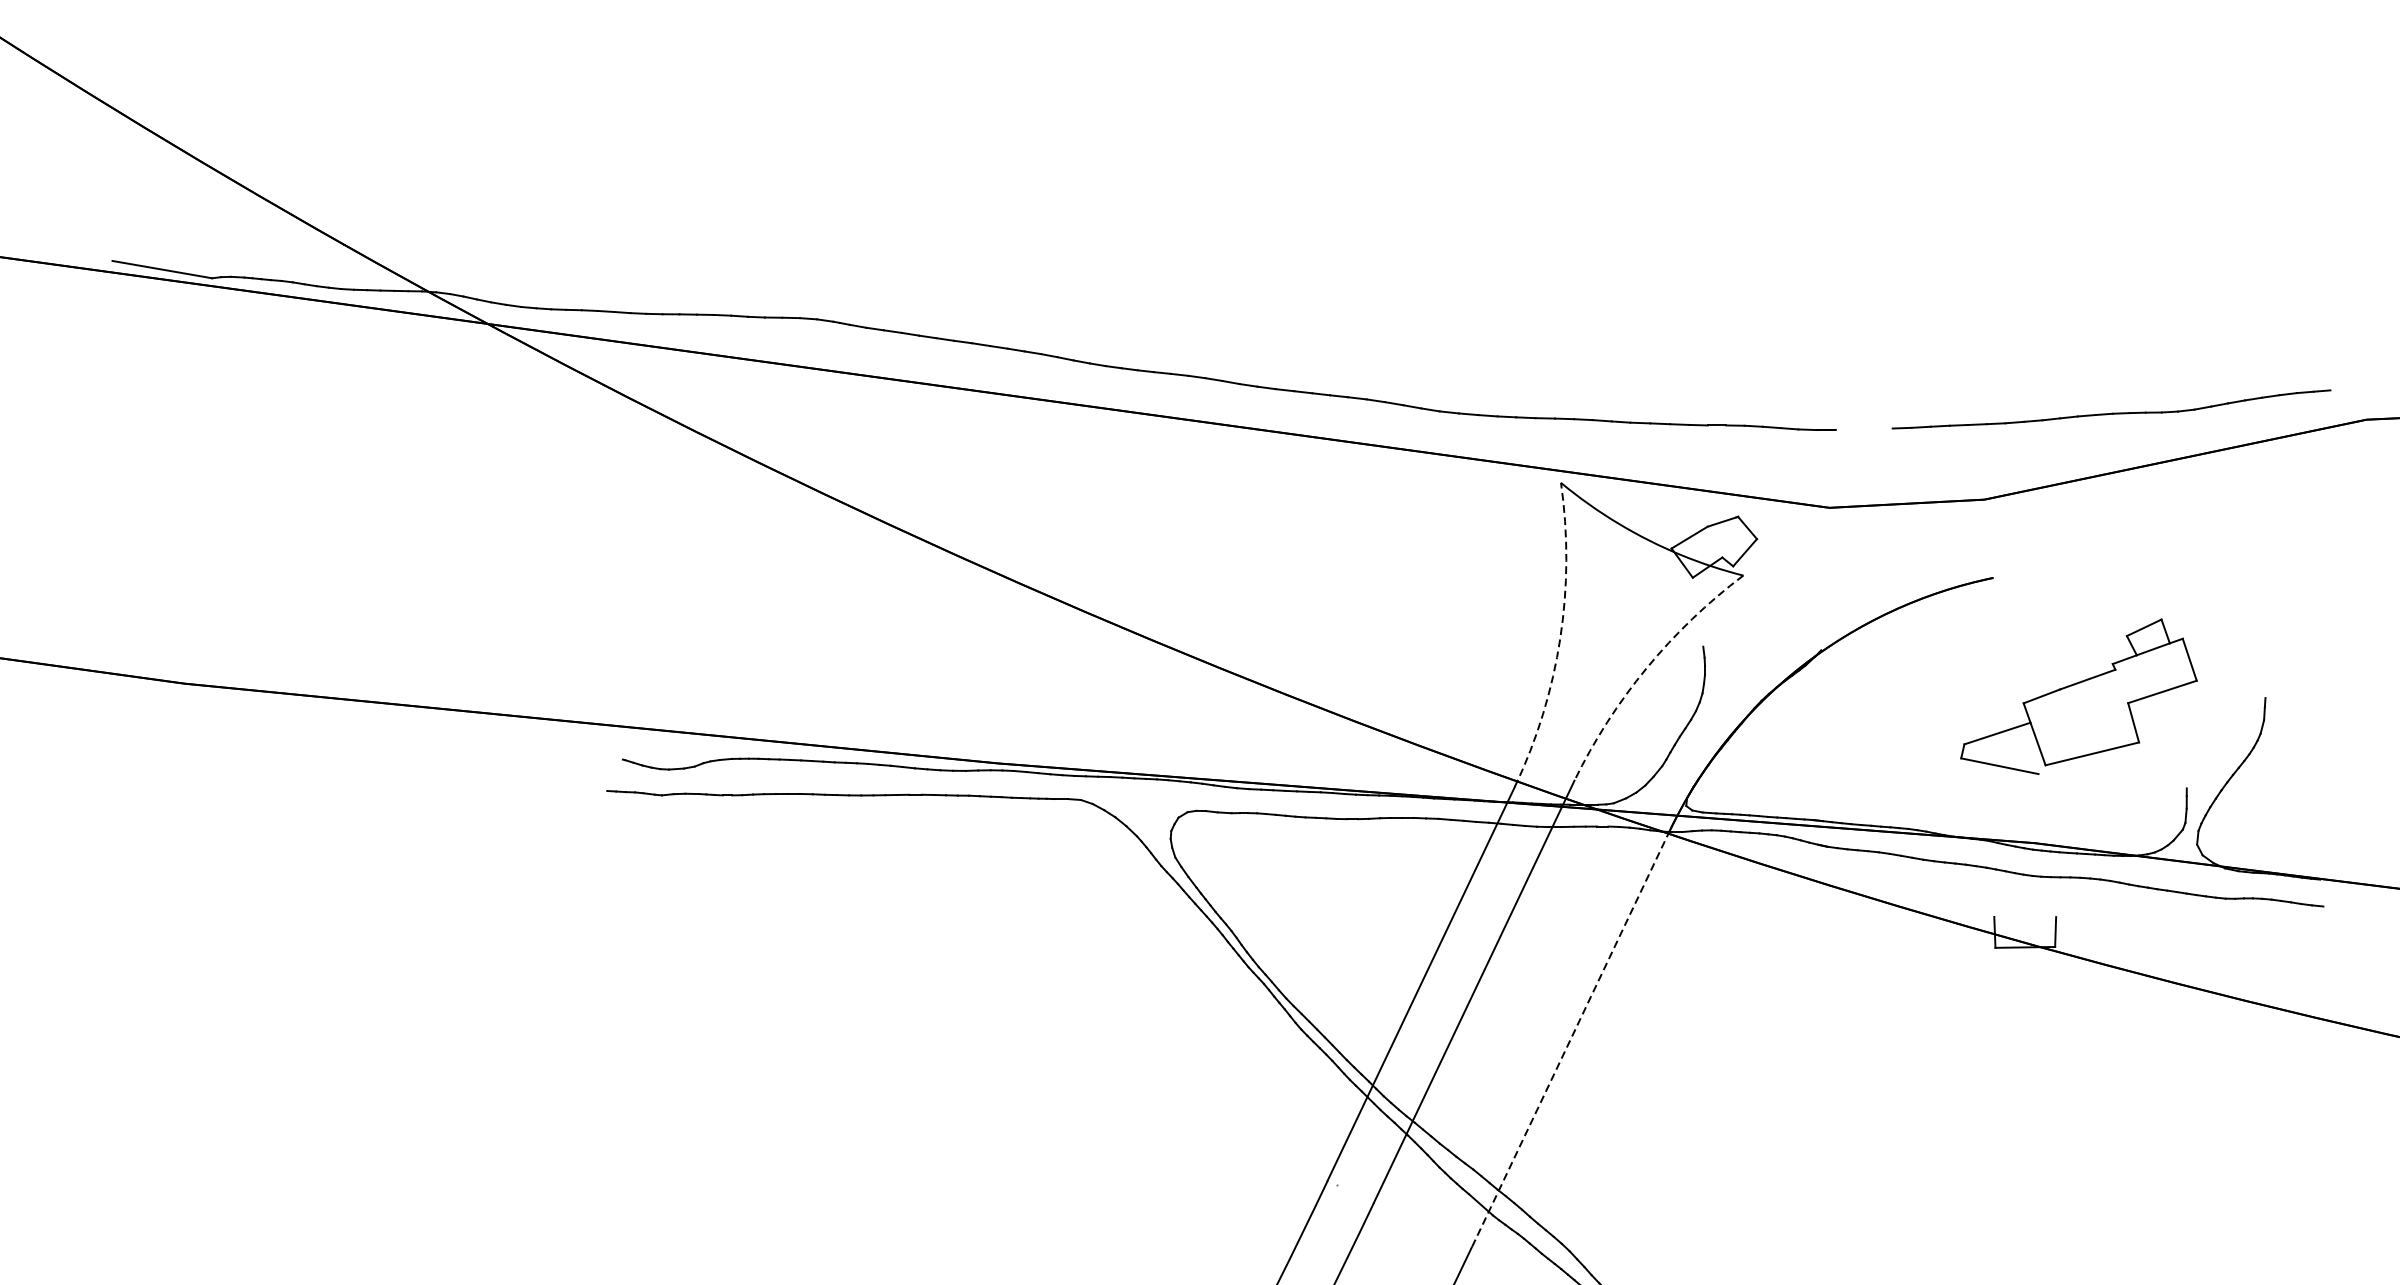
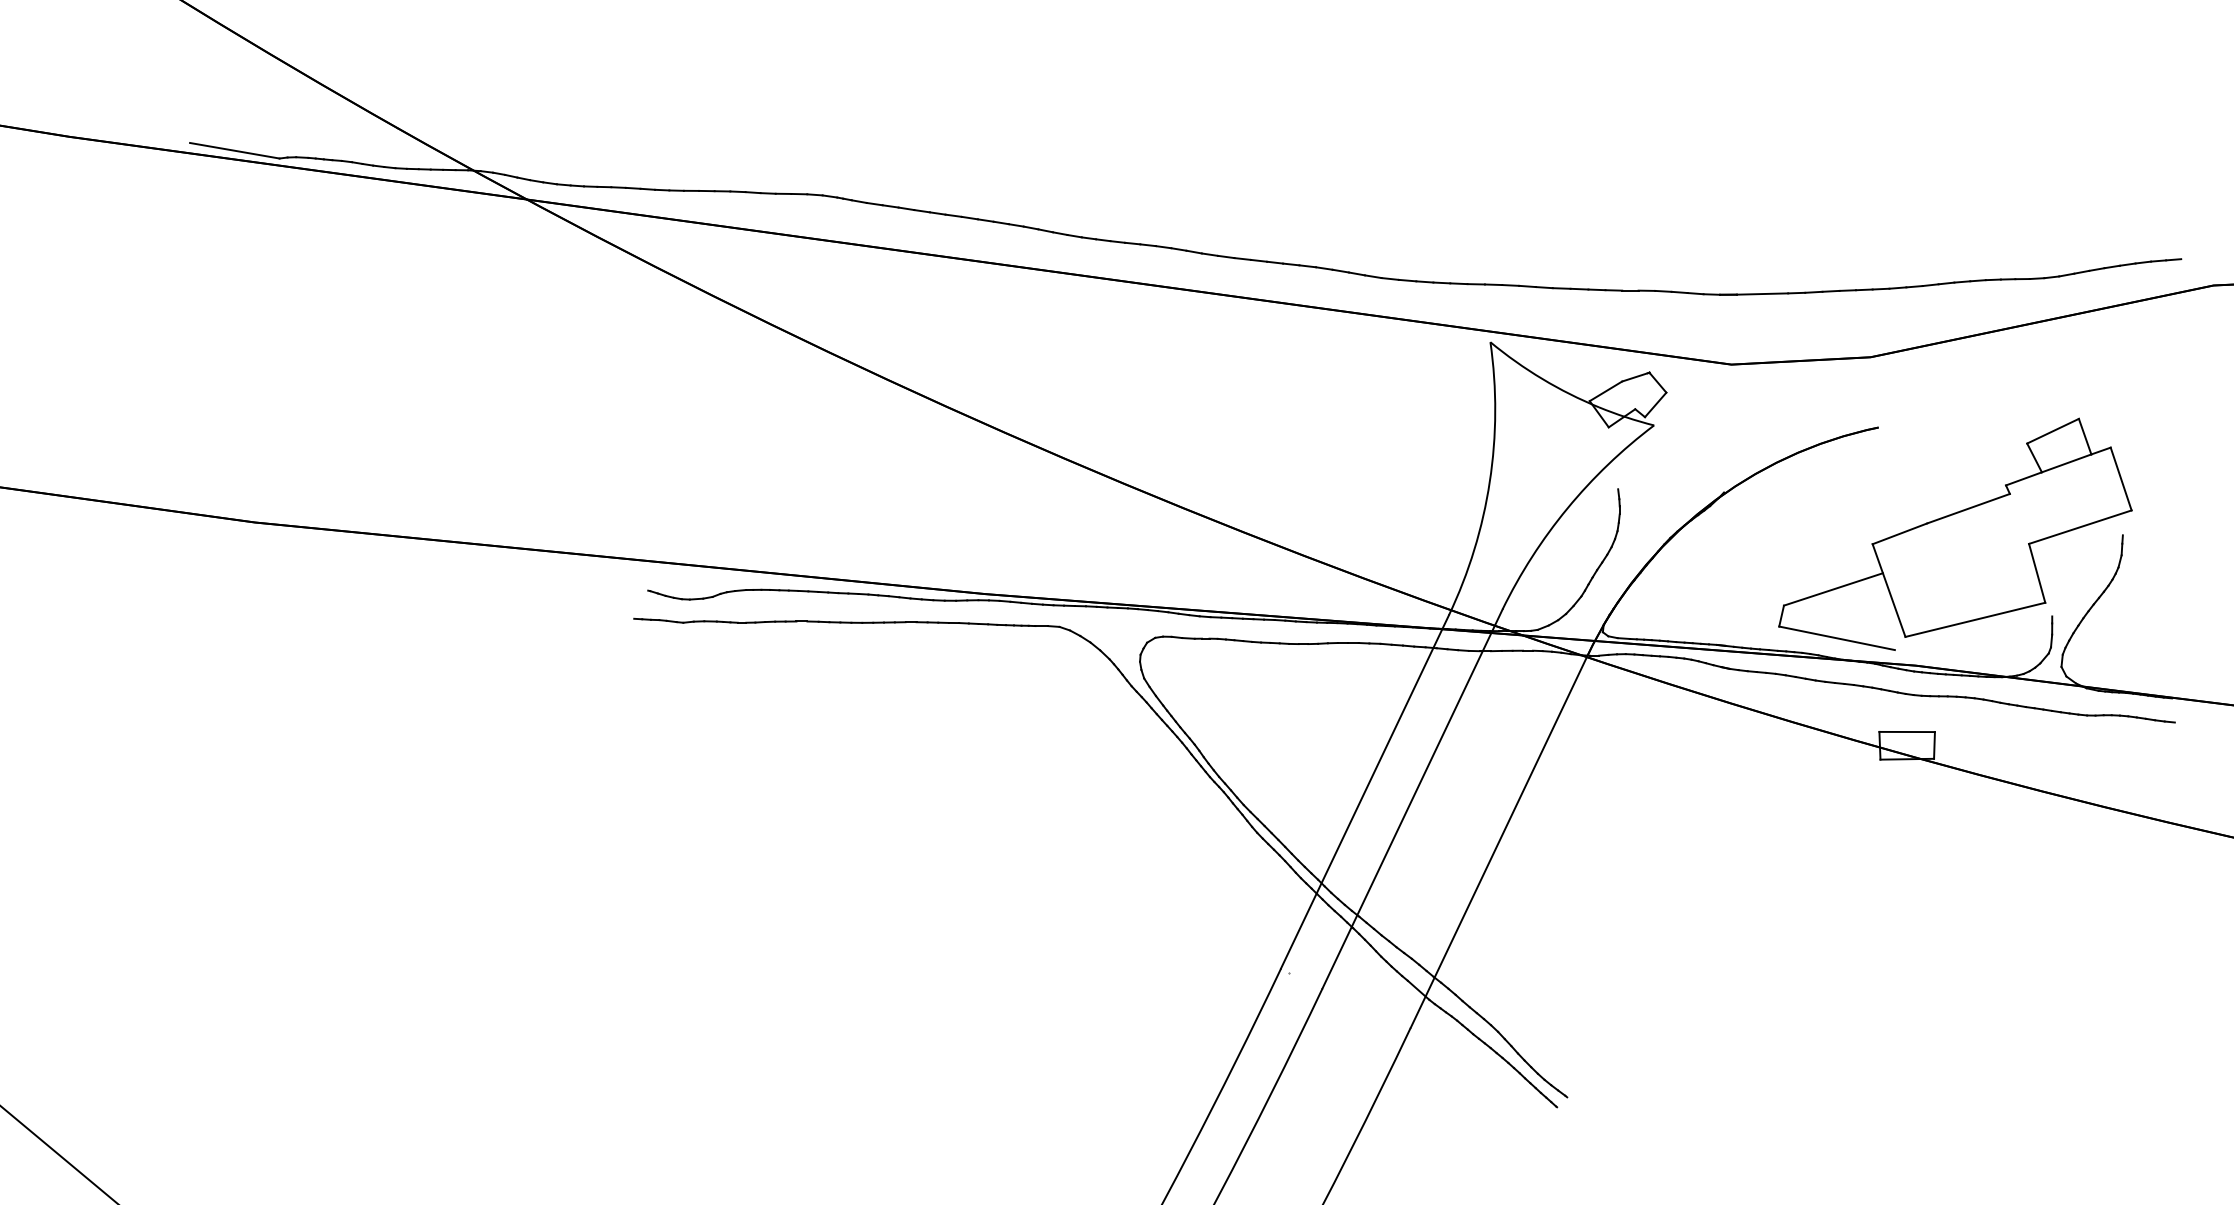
line: (1864, 428) -> (1762, 293), added
arc: (1559, 638) -> (1489, 481), dashed -> solid
arc: (1646, 668) -> (1567, 508), dashed -> solid
part: (2079, 695) -> (1955, 533), size x1.67
line: (2024, 916) -> (1906, 731), added
line: (1571, 1039) -> (1499, 841), dashed -> solid

